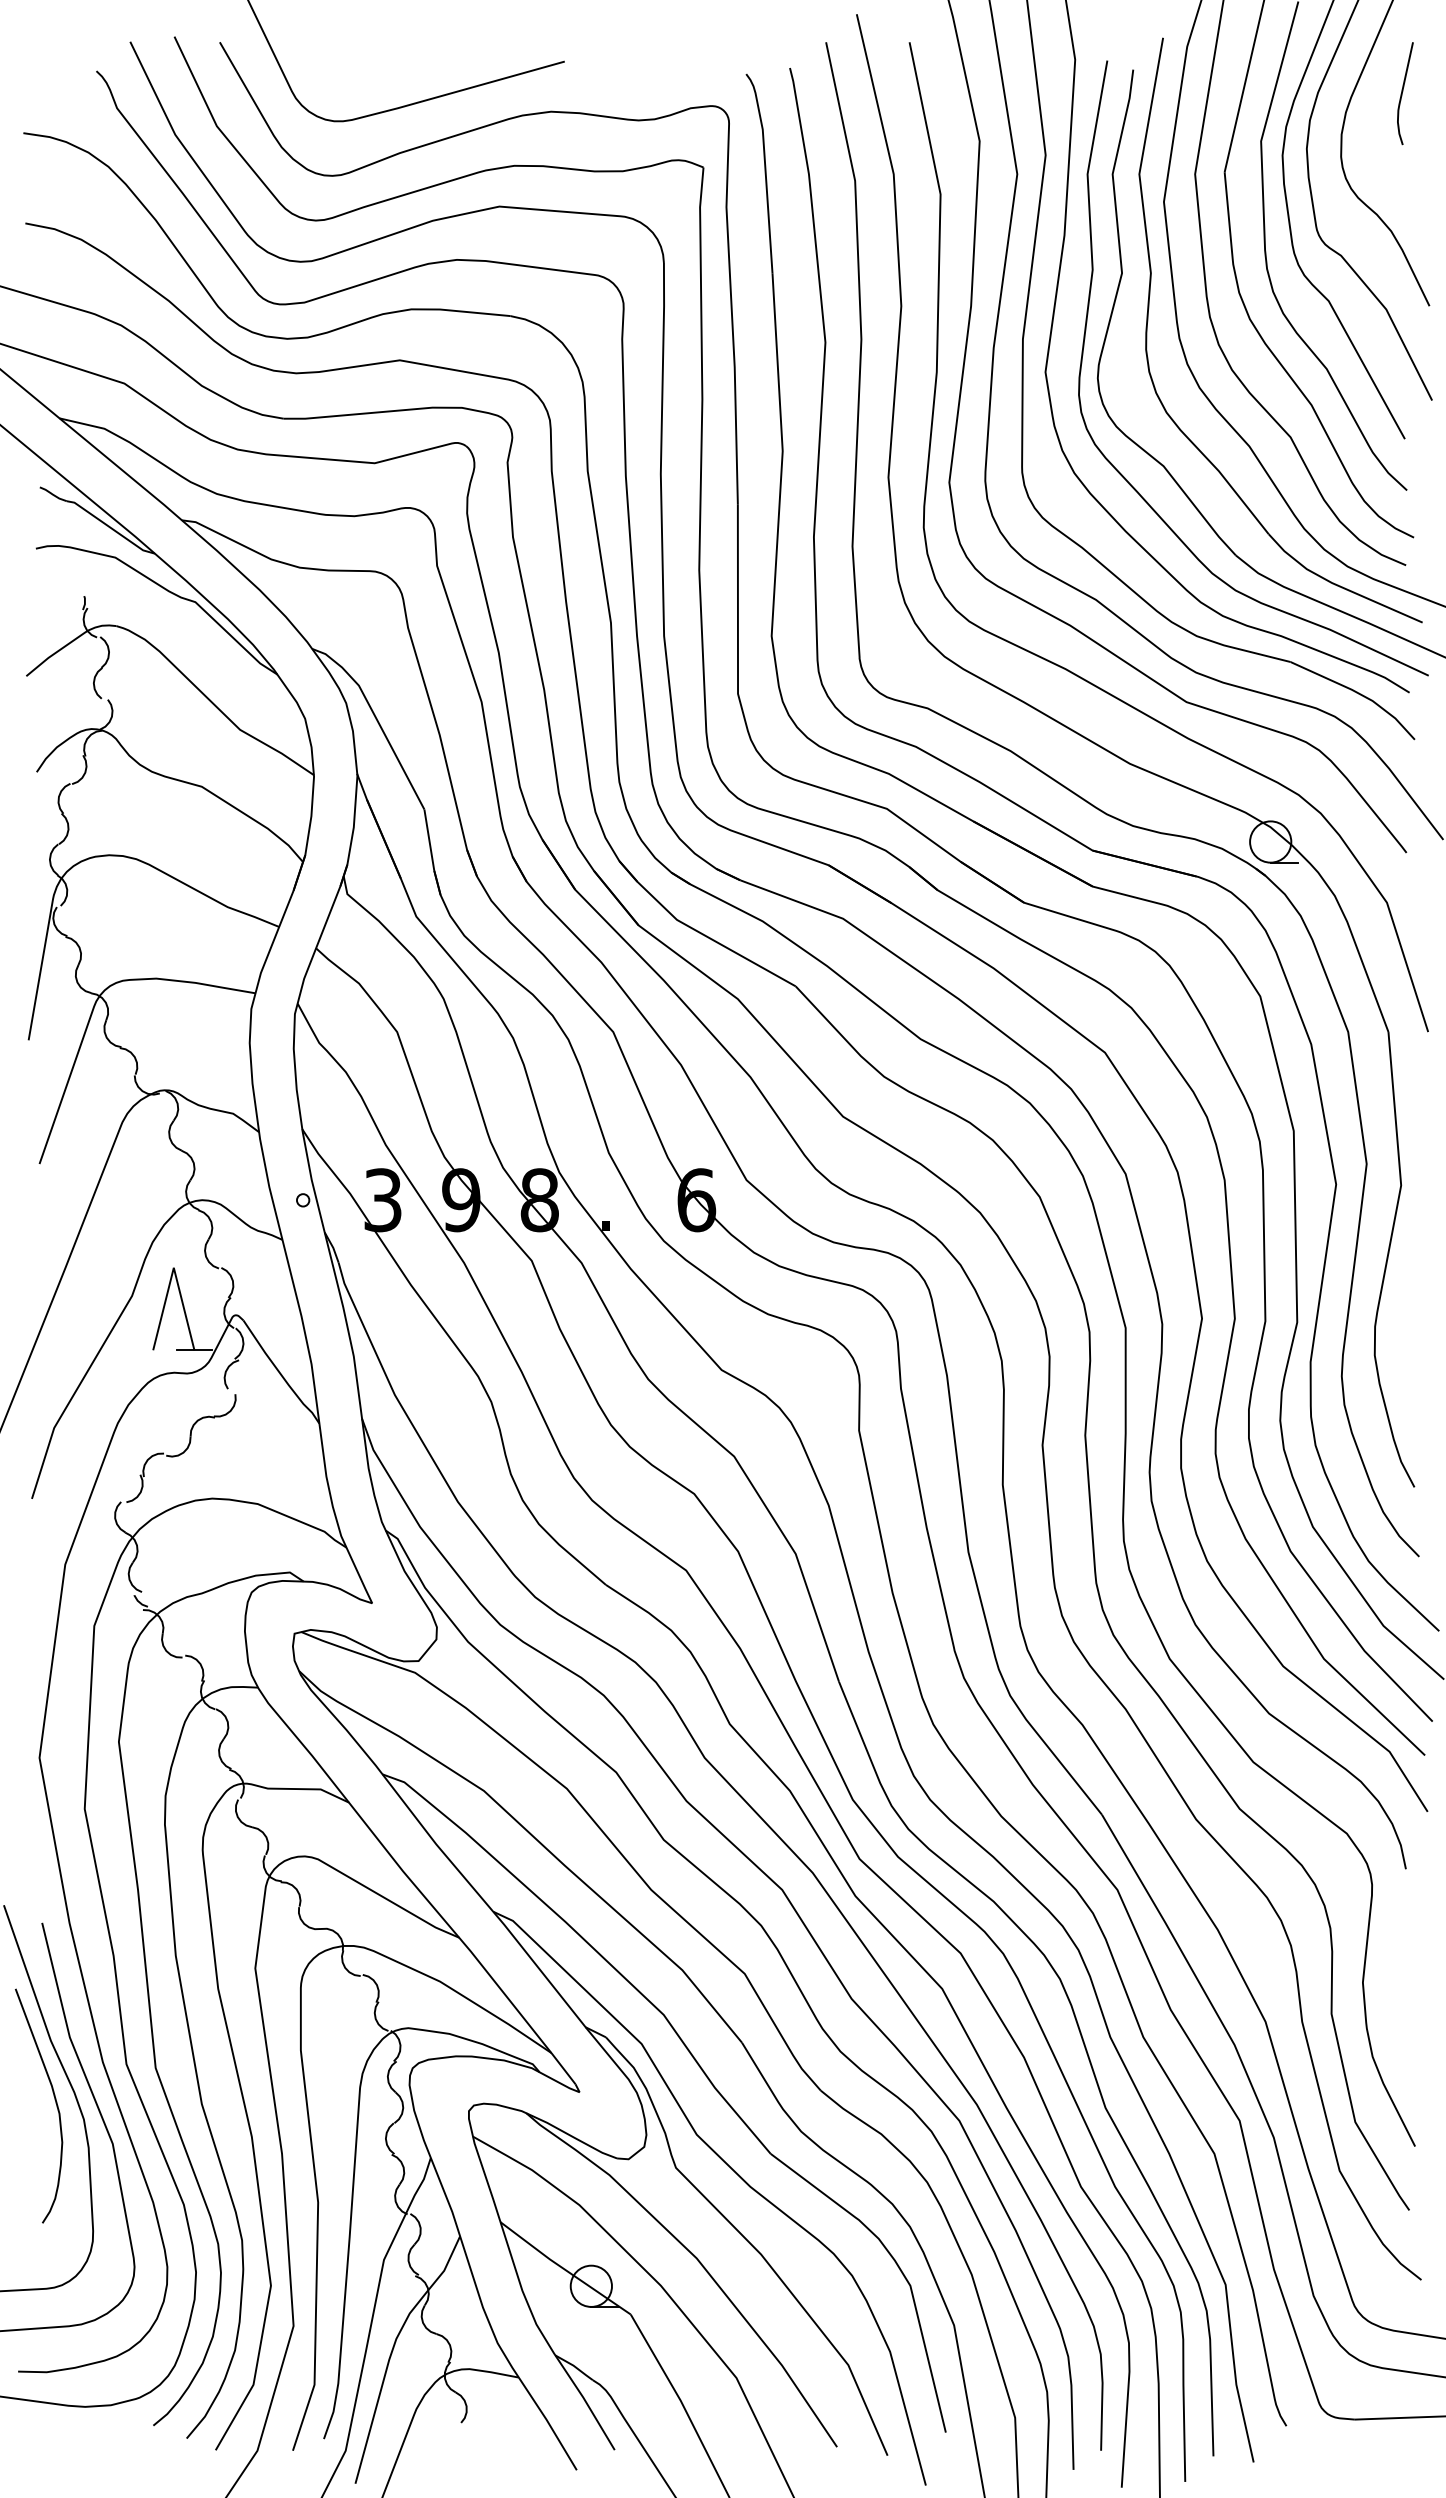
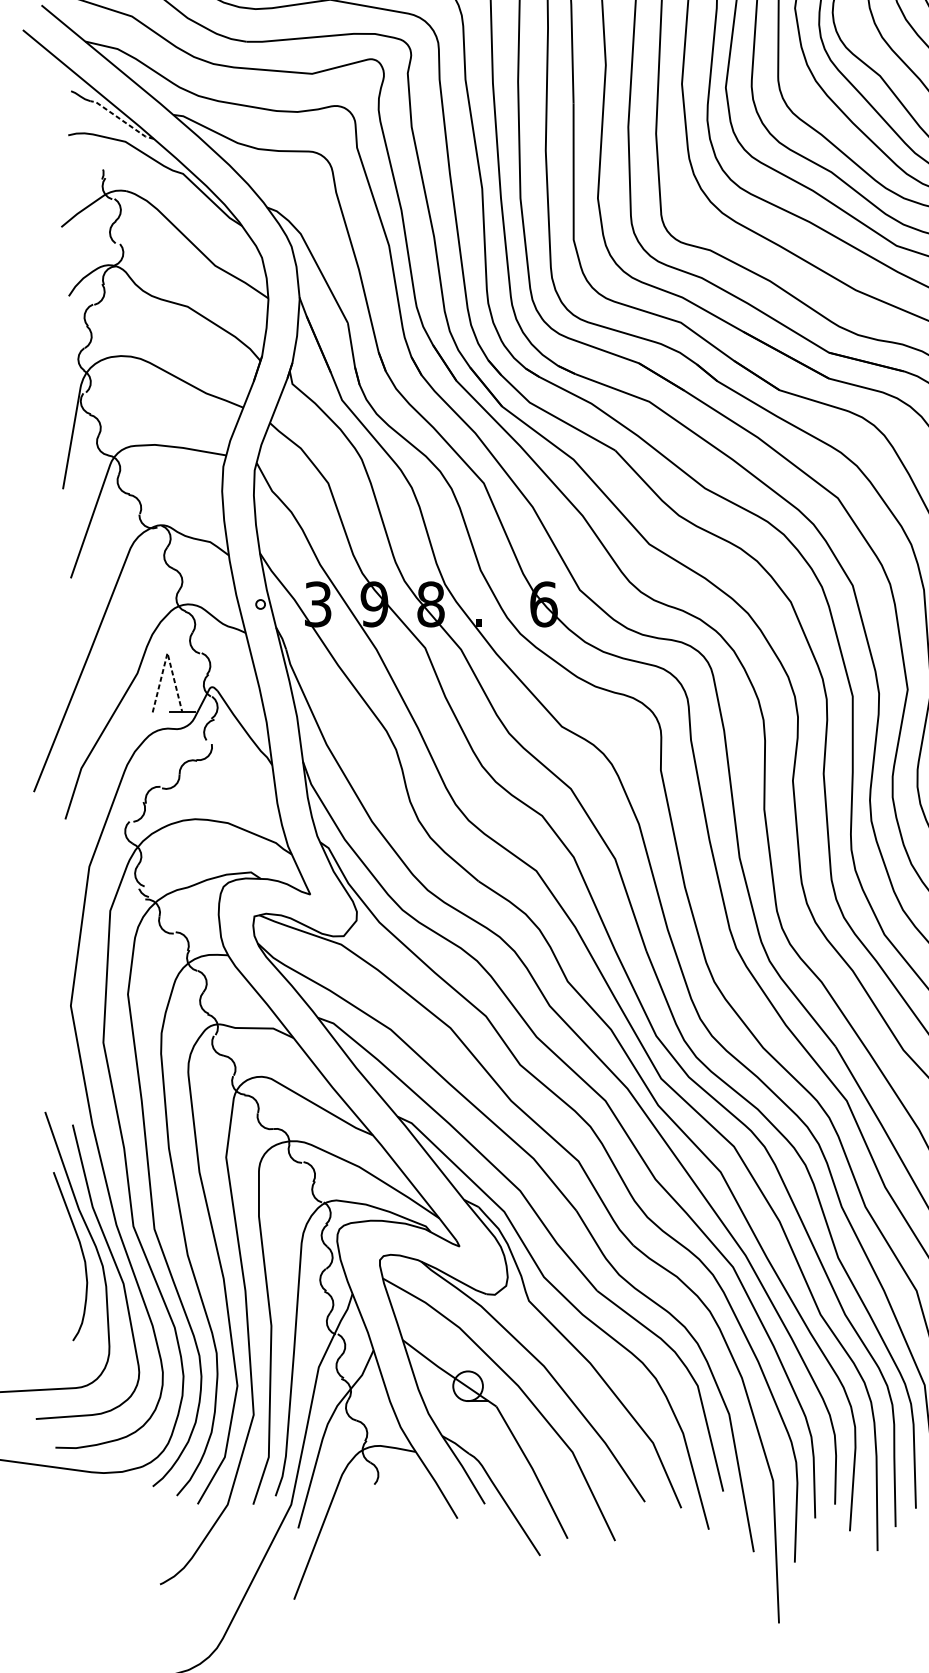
line: (110, 527) -> (121, 120), solid -> dashed
line: (173, 1267) -> (167, 652), solid -> dashed

